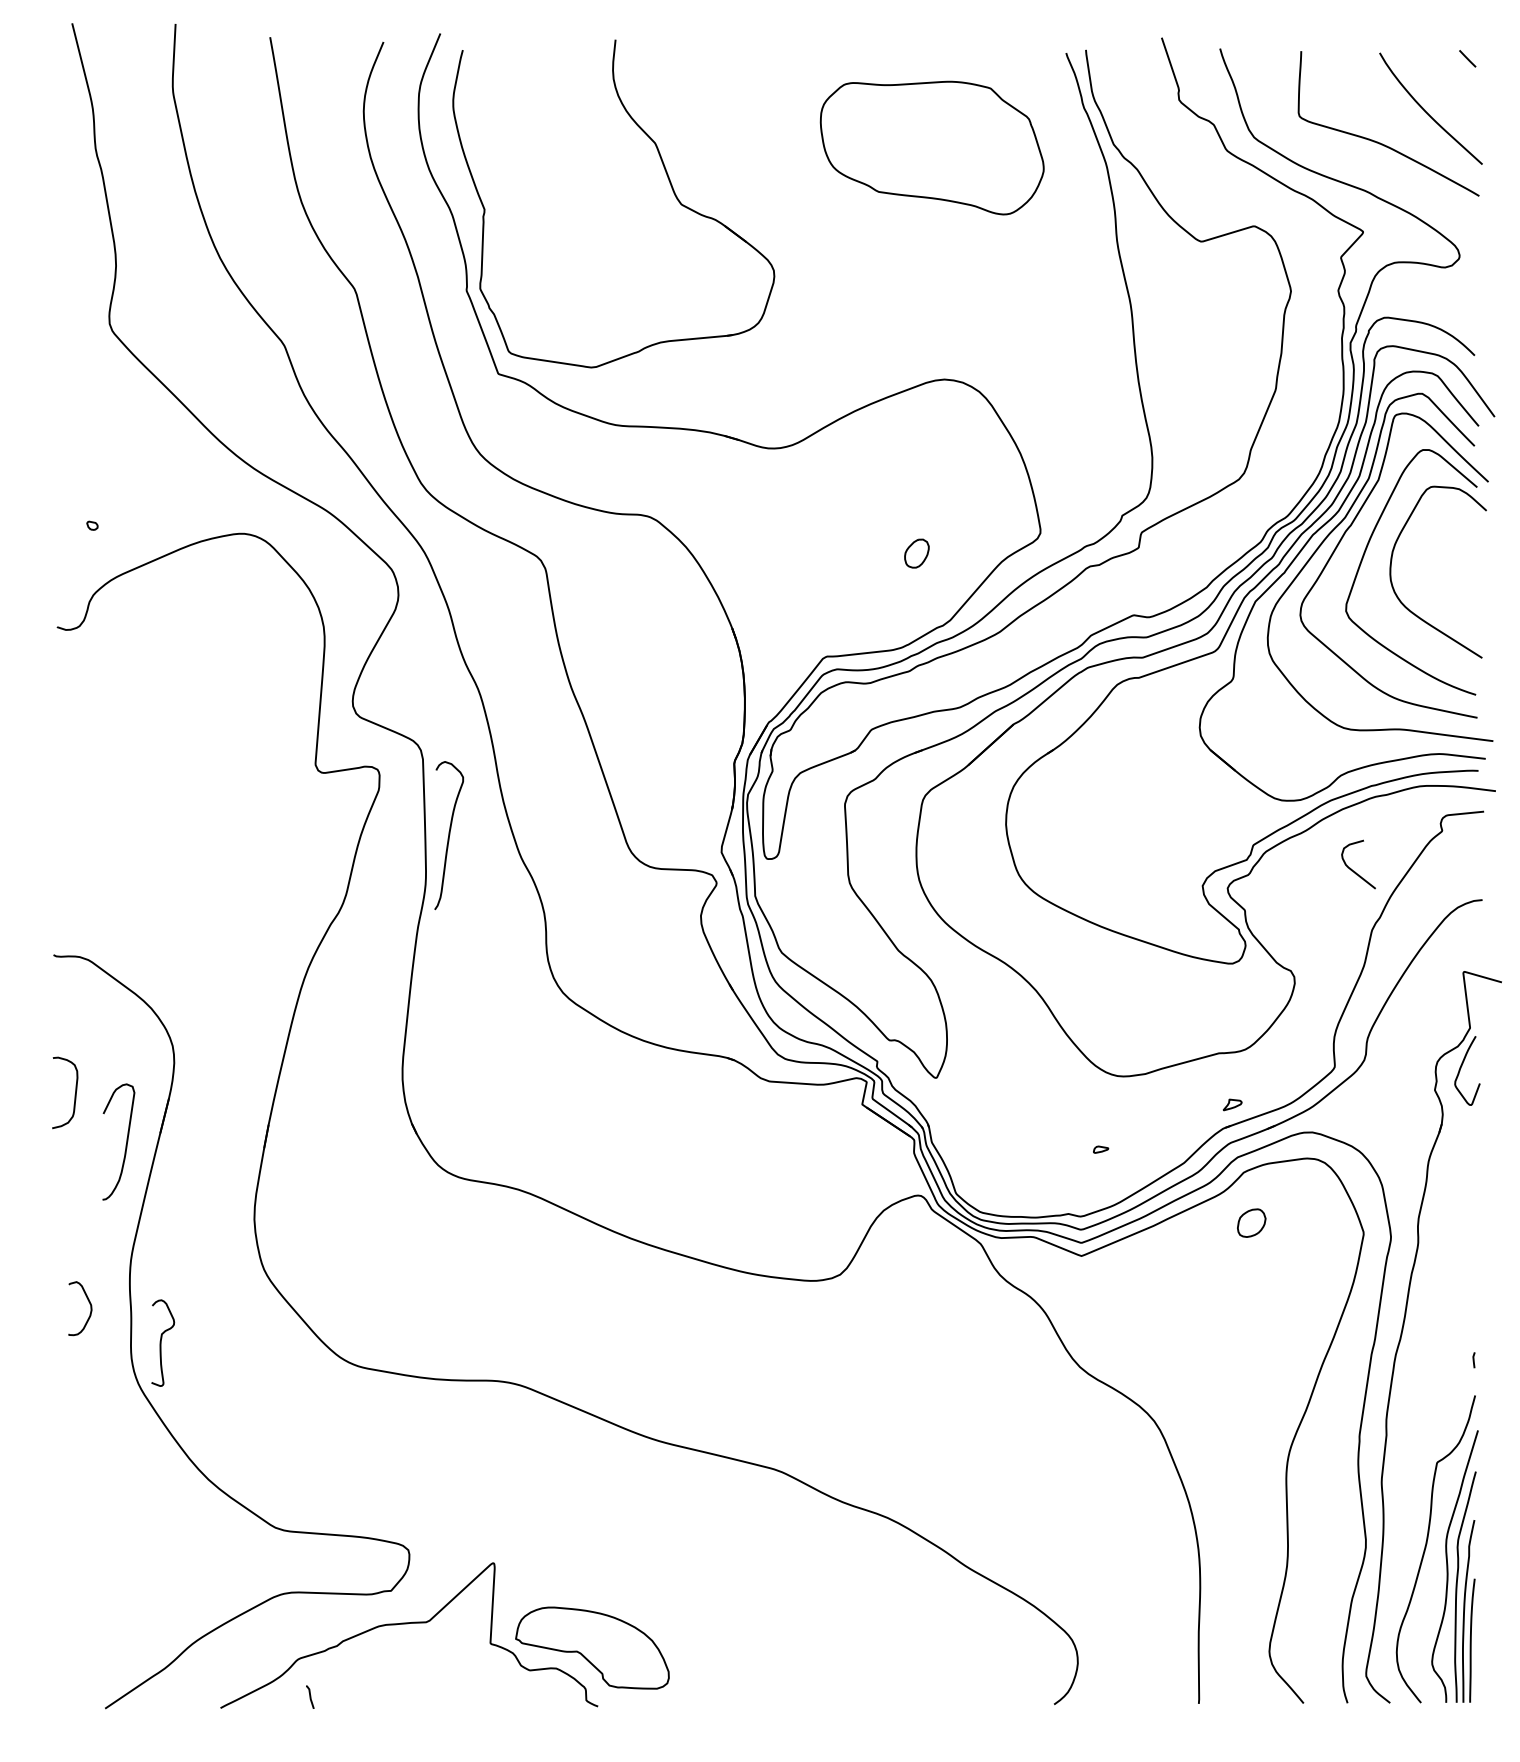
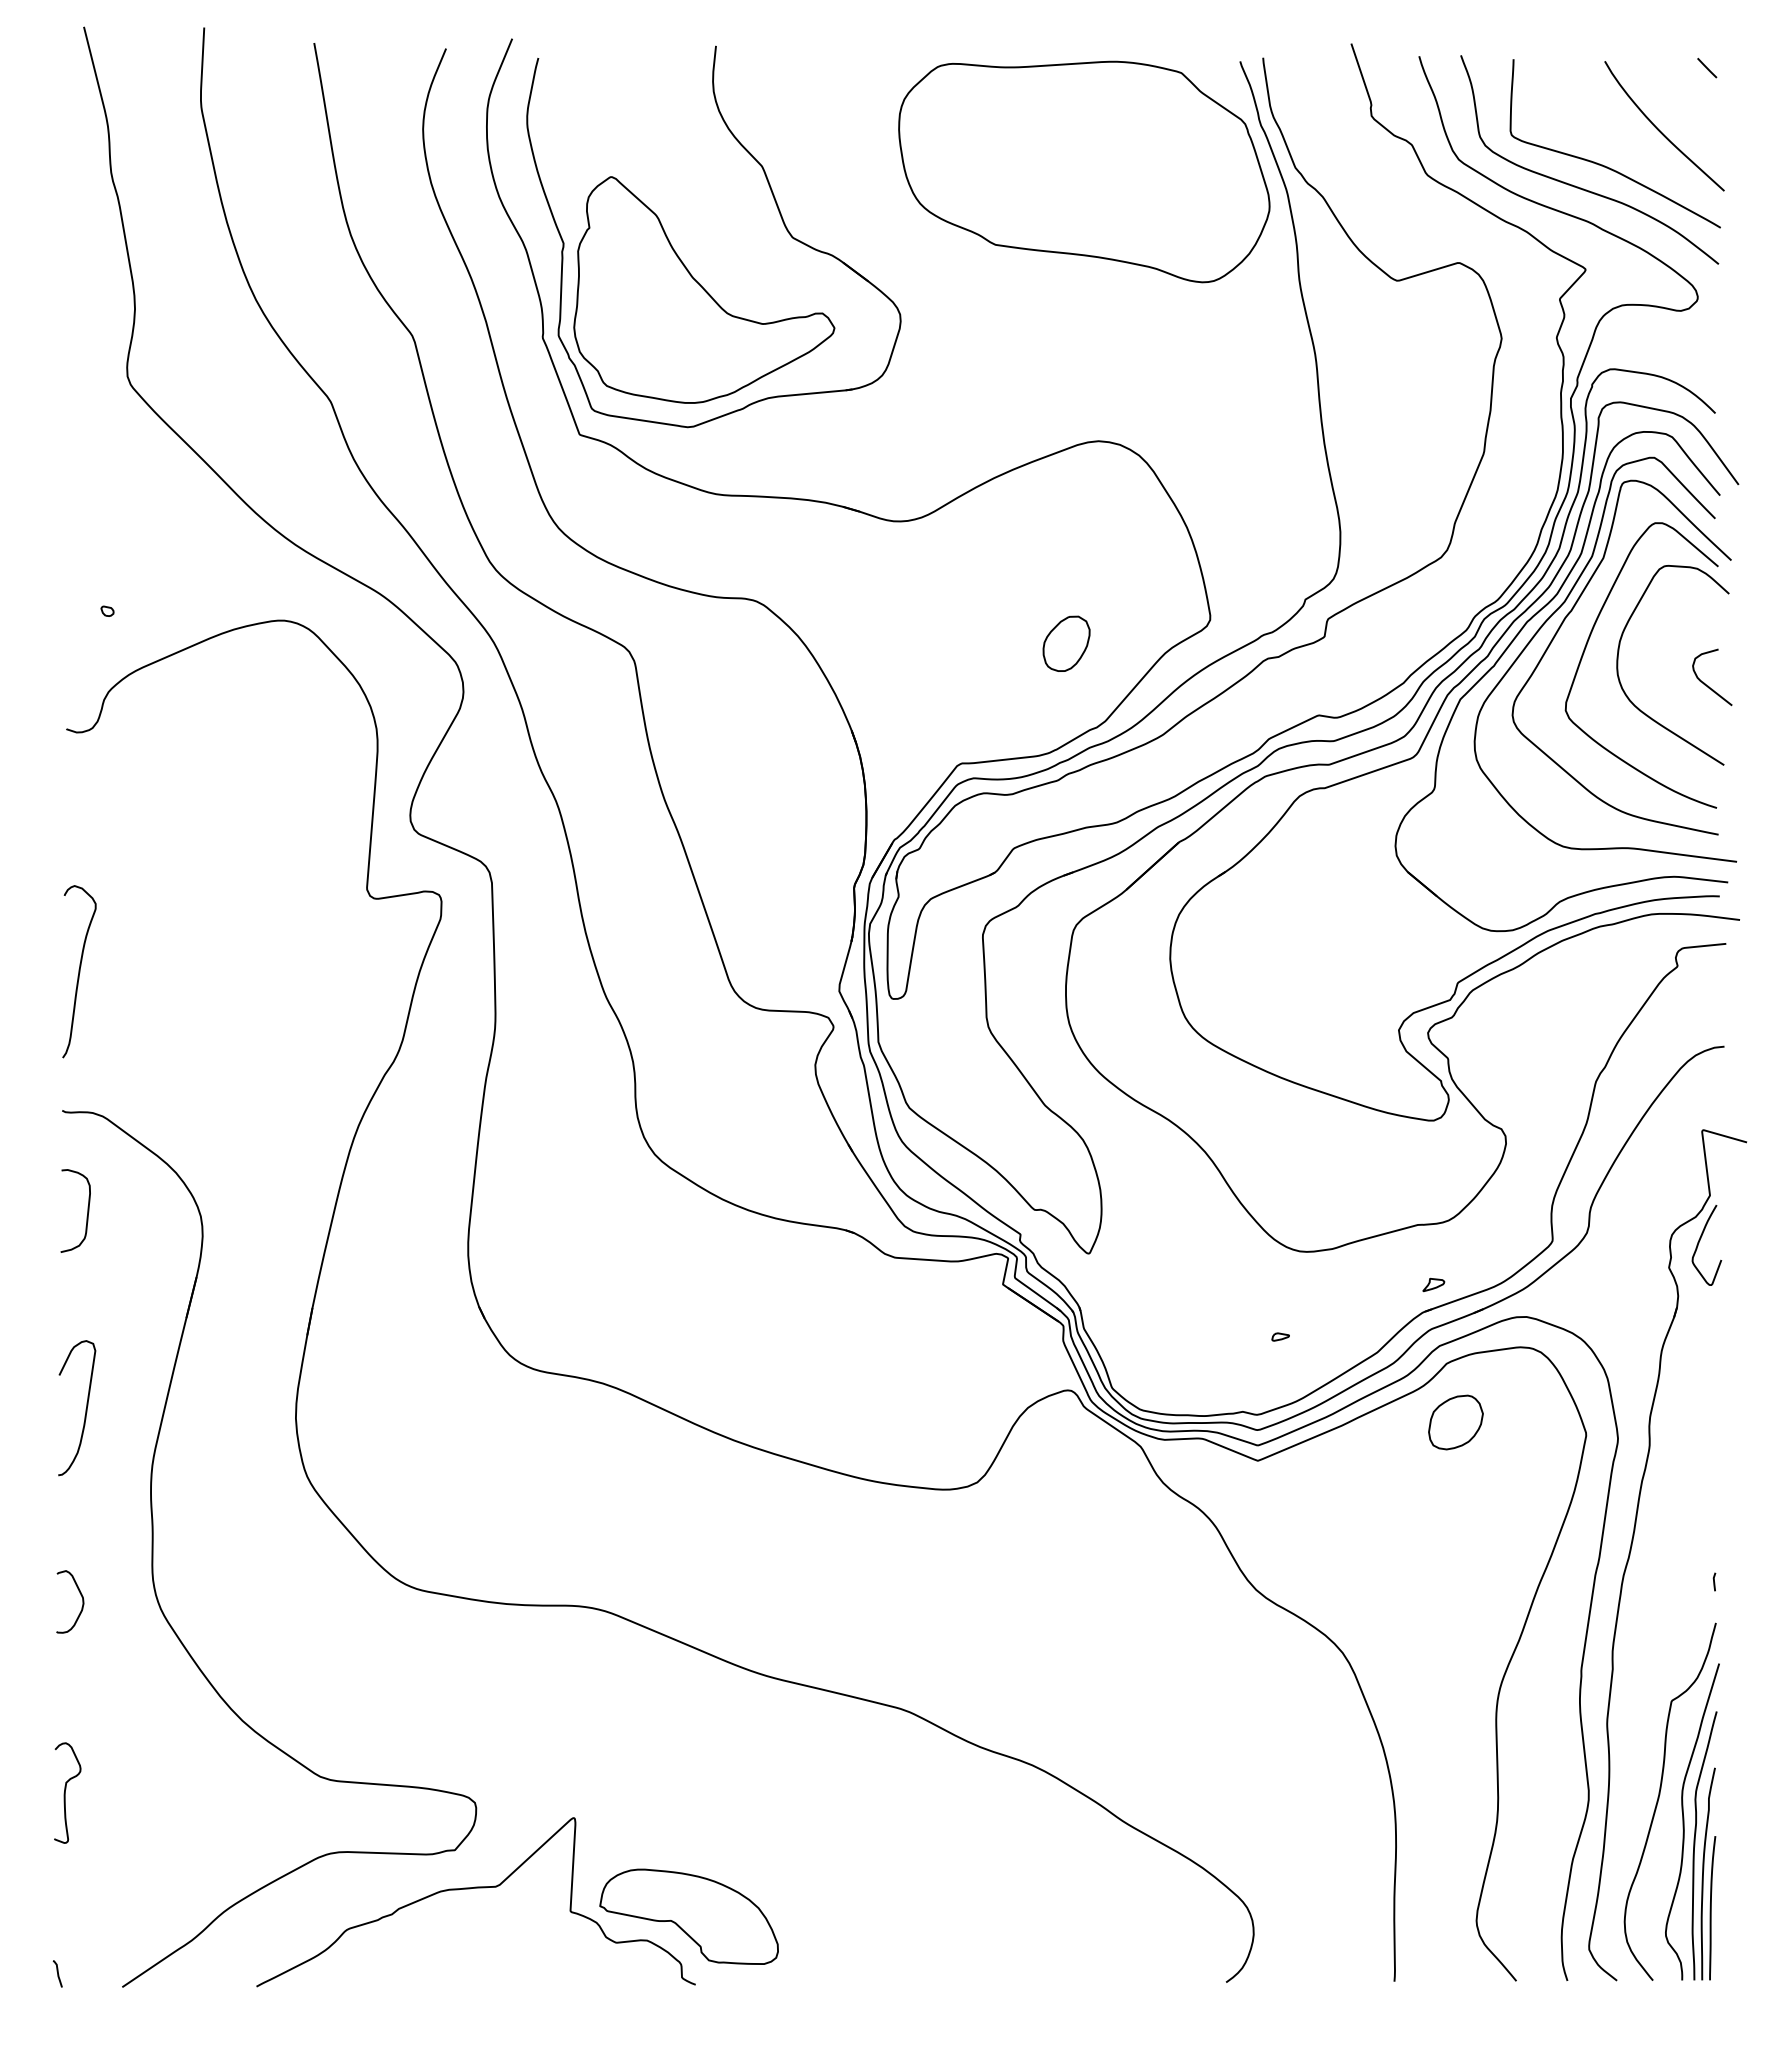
part: (932, 147) -> (1084, 171), size x1.43
curve: (1359, 161) -> (1581, 187), added
part: (605, 249) -> (704, 289), added
part: (916, 553) -> (1066, 643), size x1.67
curve: (449, 835) -> (79, 971), moved
curve: (1355, 871) -> (1708, 685), moved
curve: (75, 1092) -> (87, 1210), moved
curve: (125, 1143) -> (85, 1409), moved
part: (1251, 1223) -> (1455, 1422), size x1.67
curve: (89, 1303) -> (80, 1595), moved
curve: (161, 1342) -> (65, 1792), moved
curve: (309, 1696) -> (57, 1973), moved

